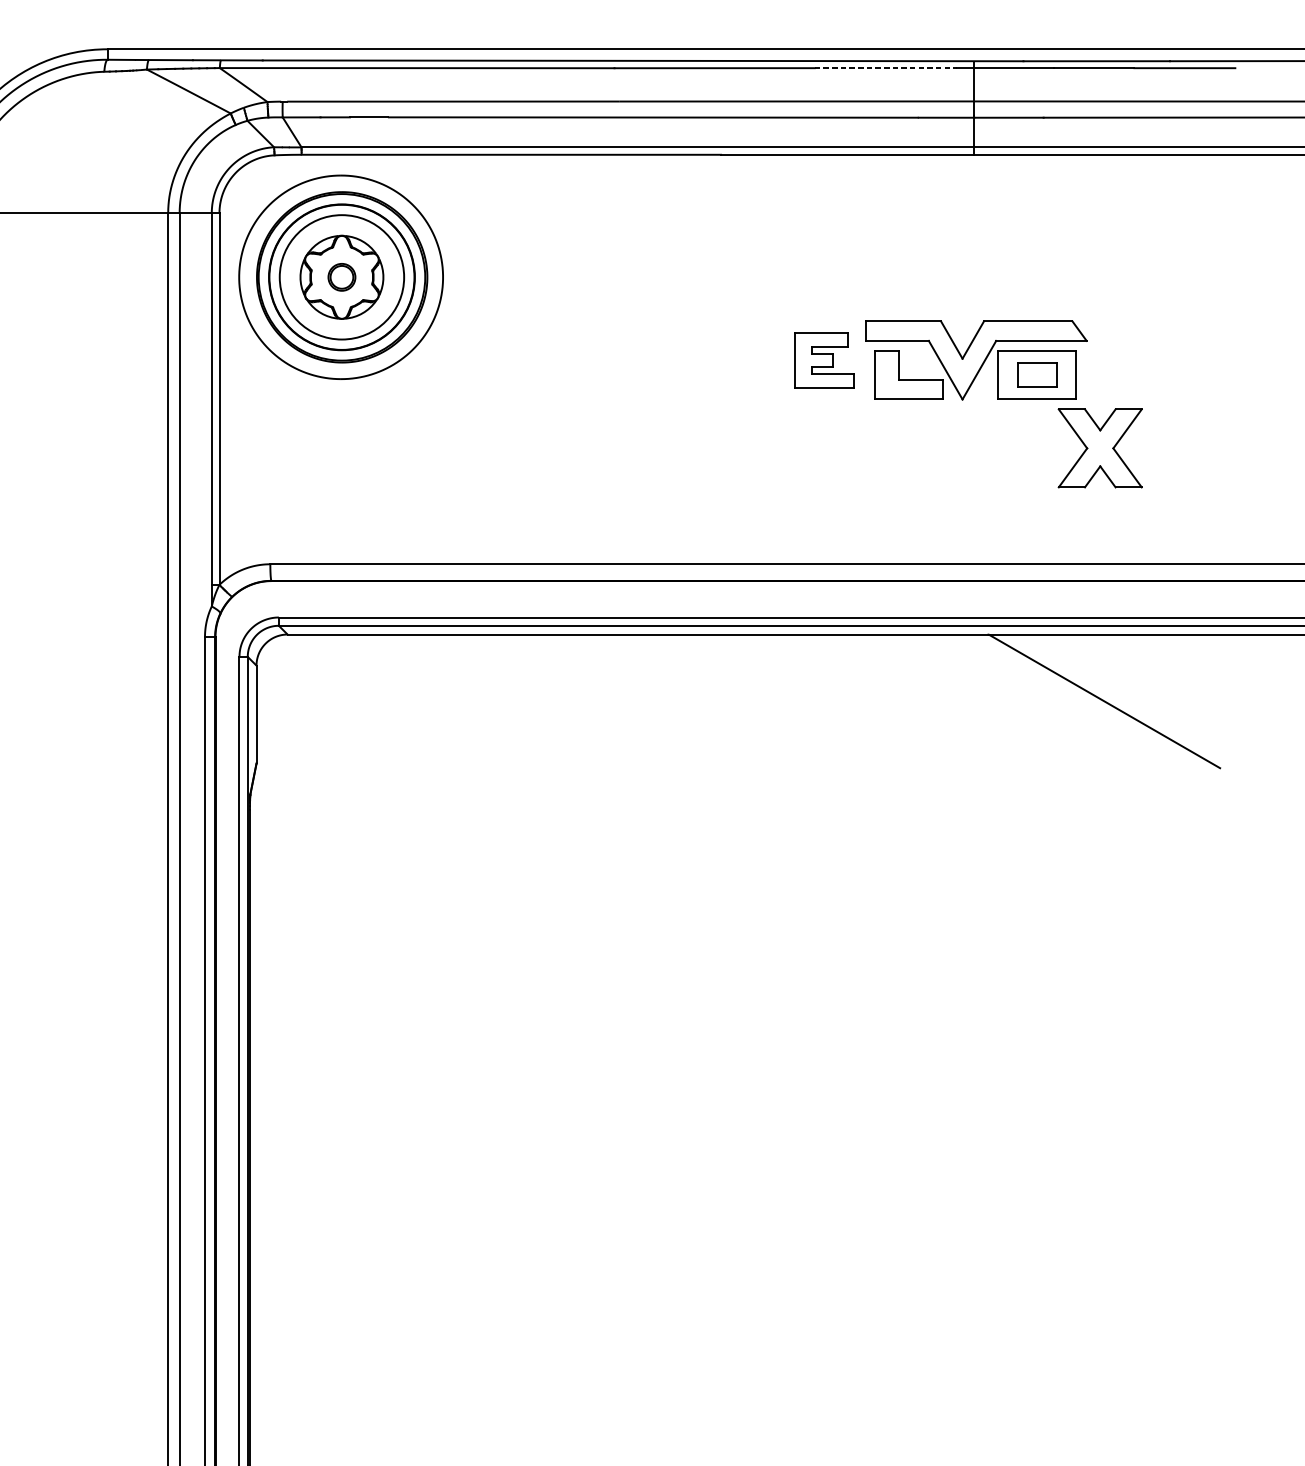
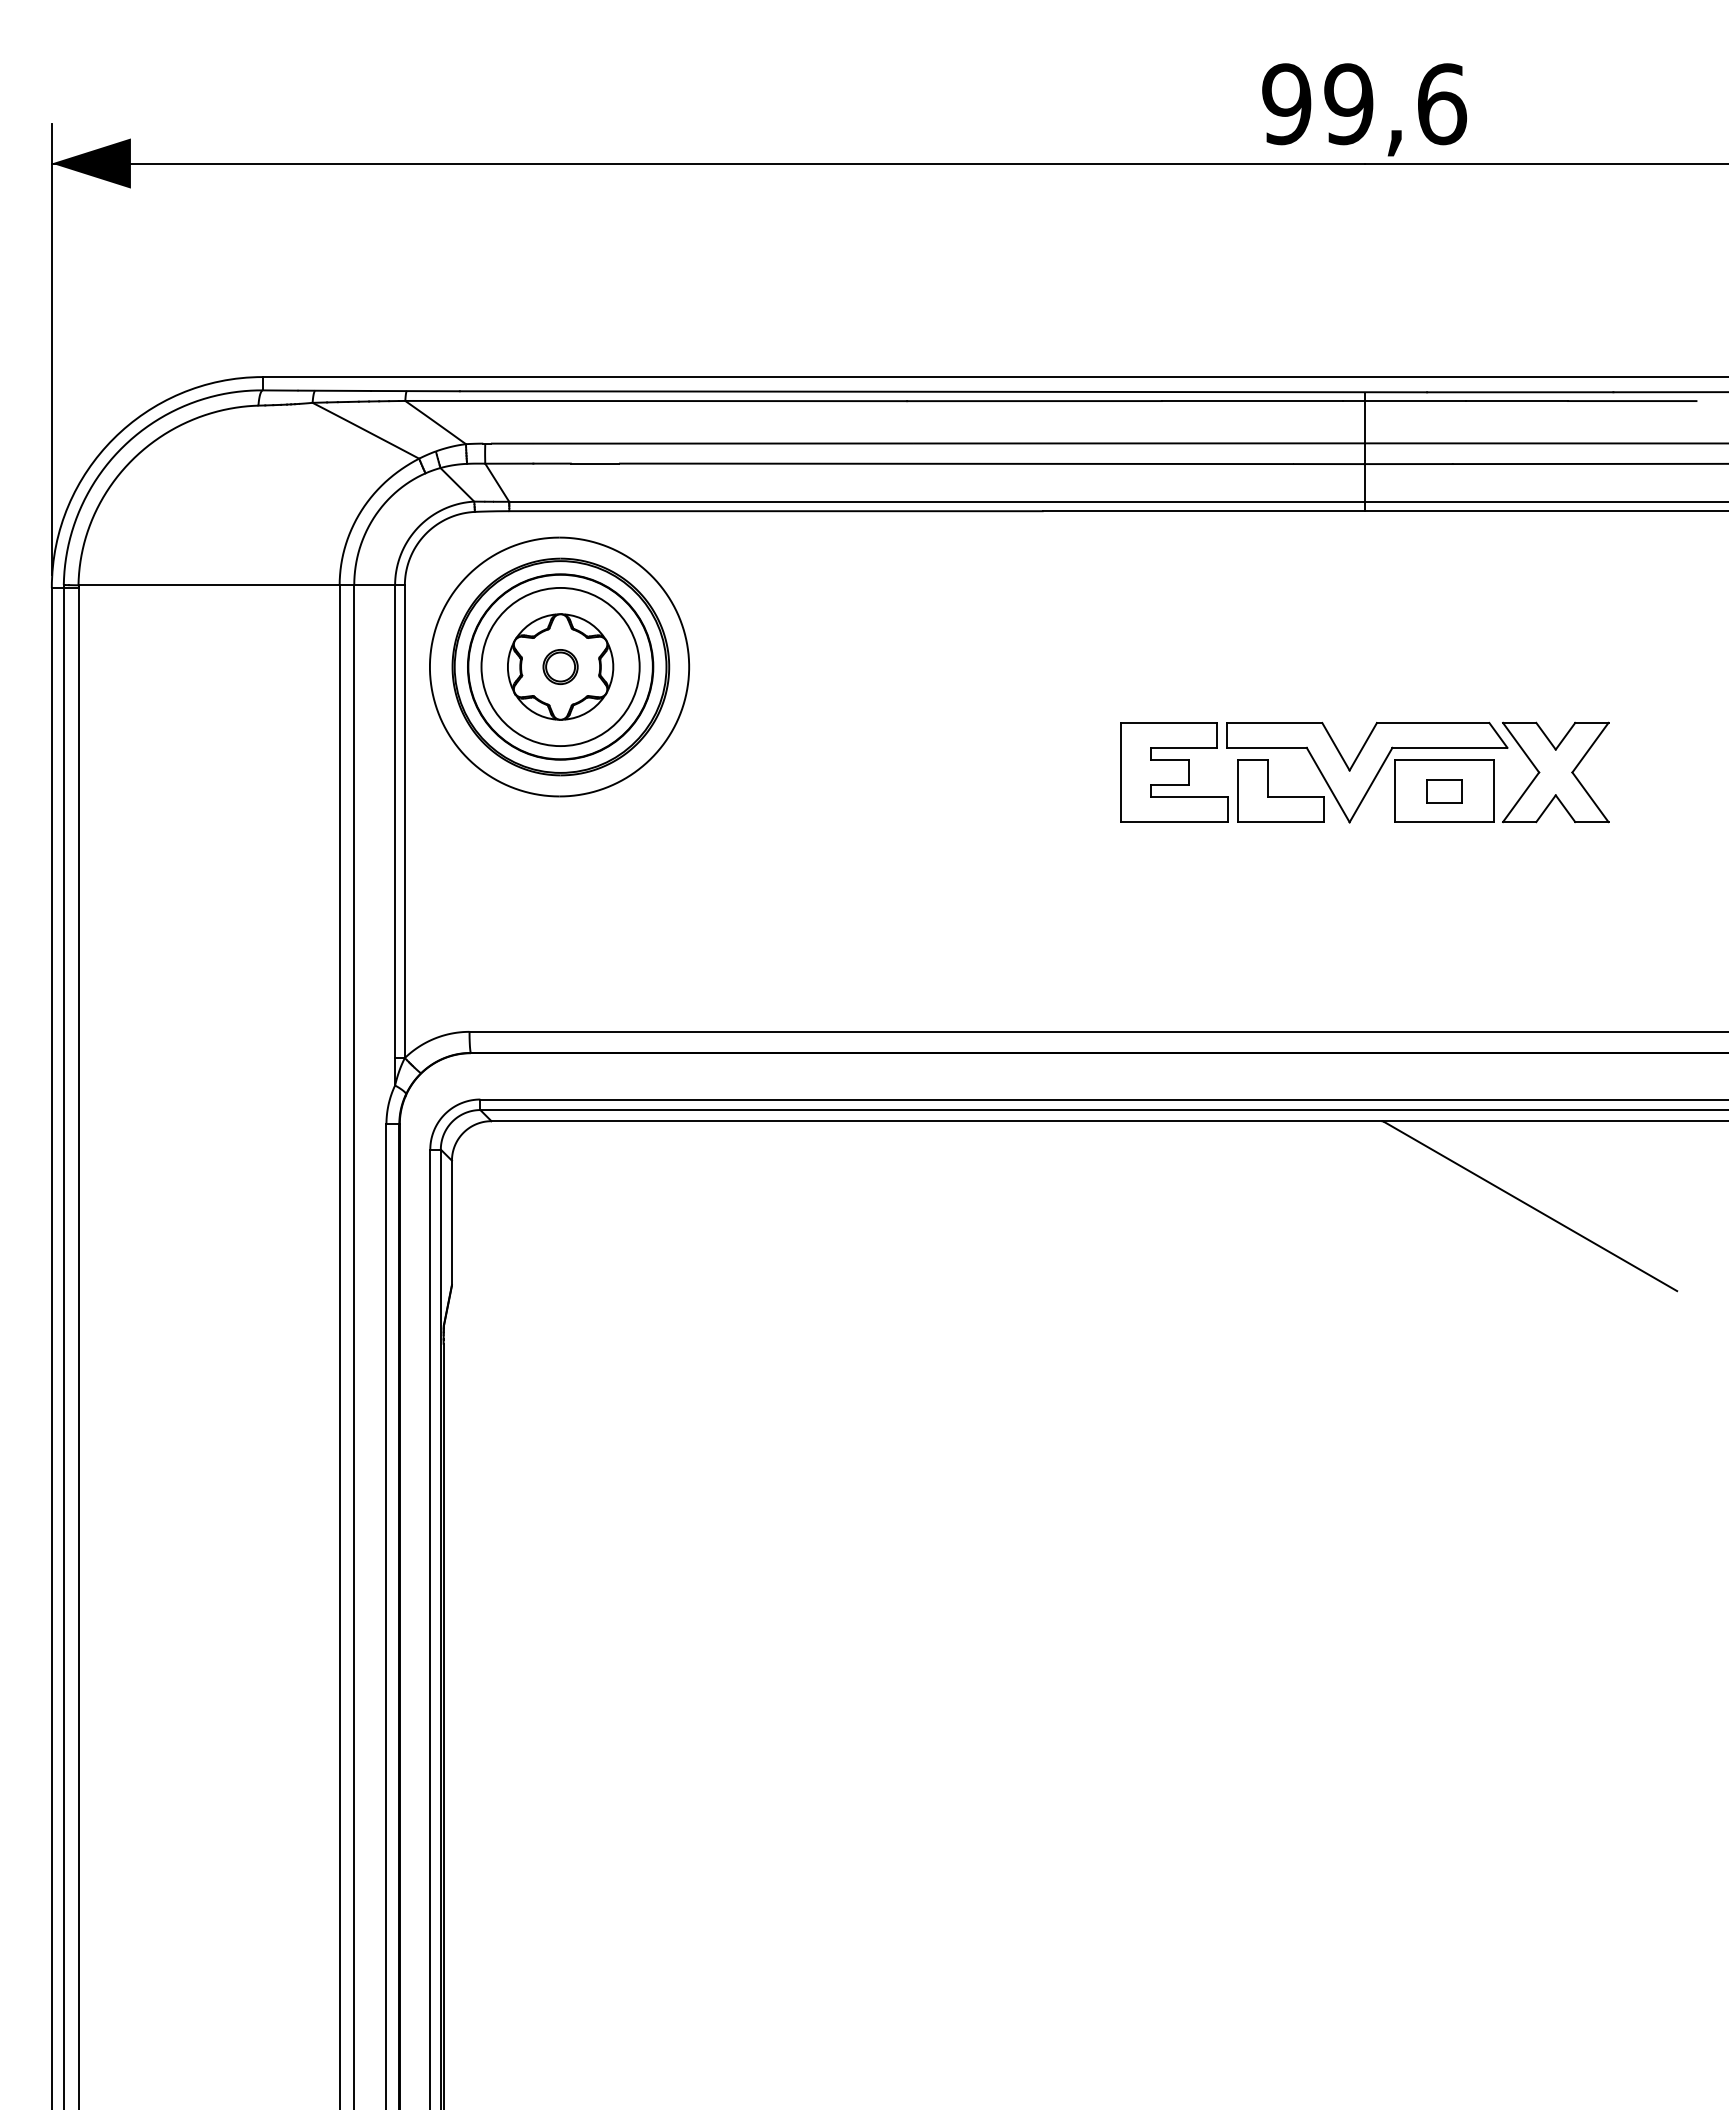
line: (886, 68) -> (1252, 401), dashed -> solid
part: (824, 360) -> (1174, 772), size x1.43
part: (1037, 375) -> (1444, 791), size x0.71
part: (1100, 448) -> (1555, 772), moved

